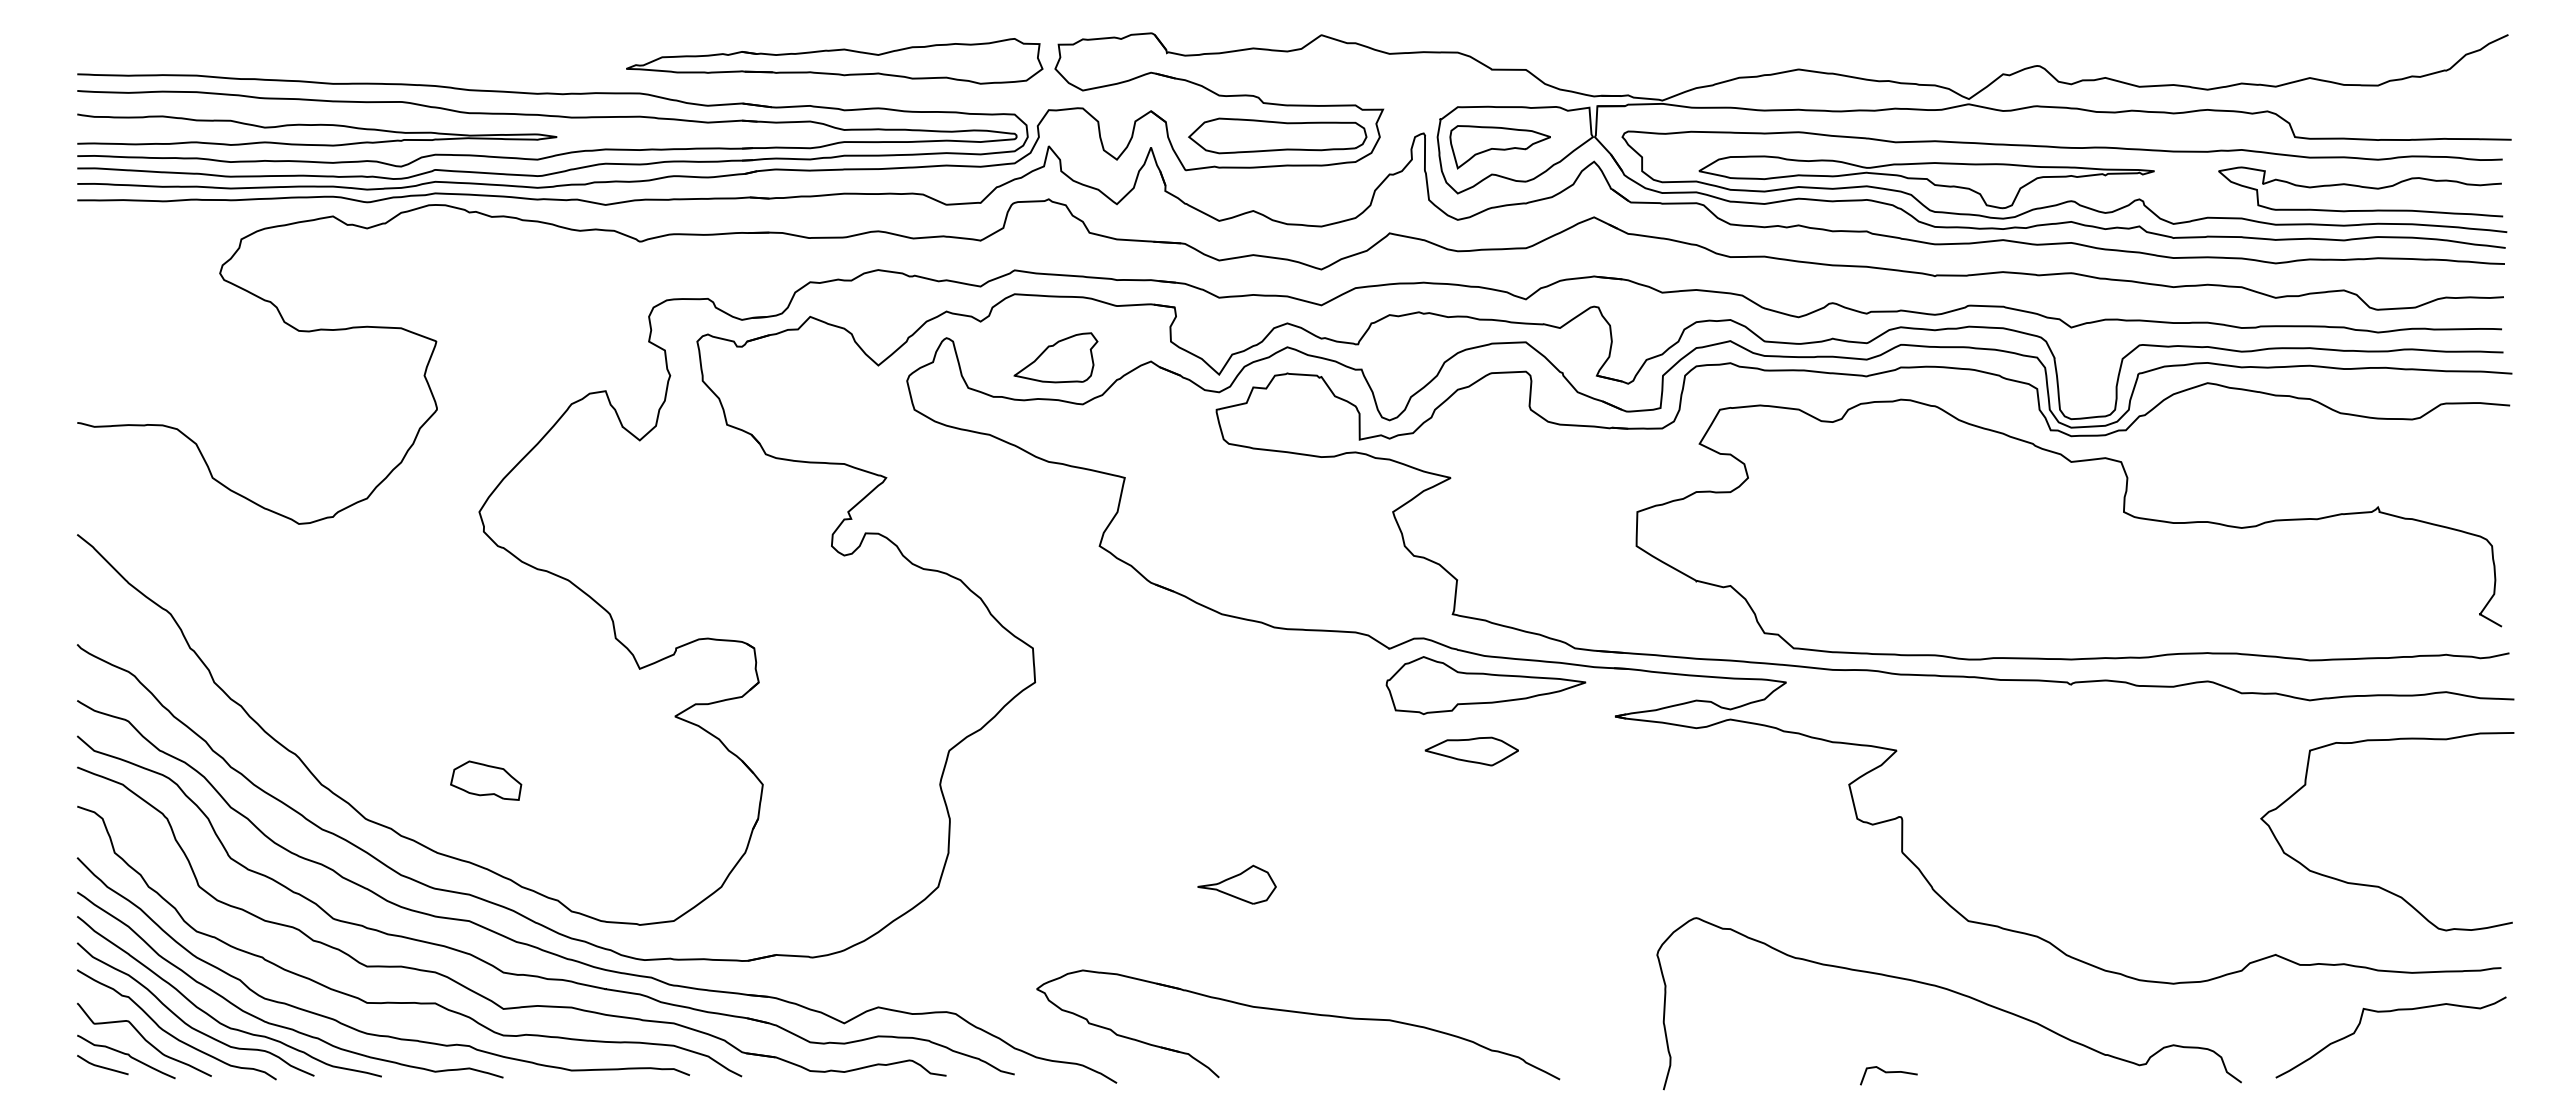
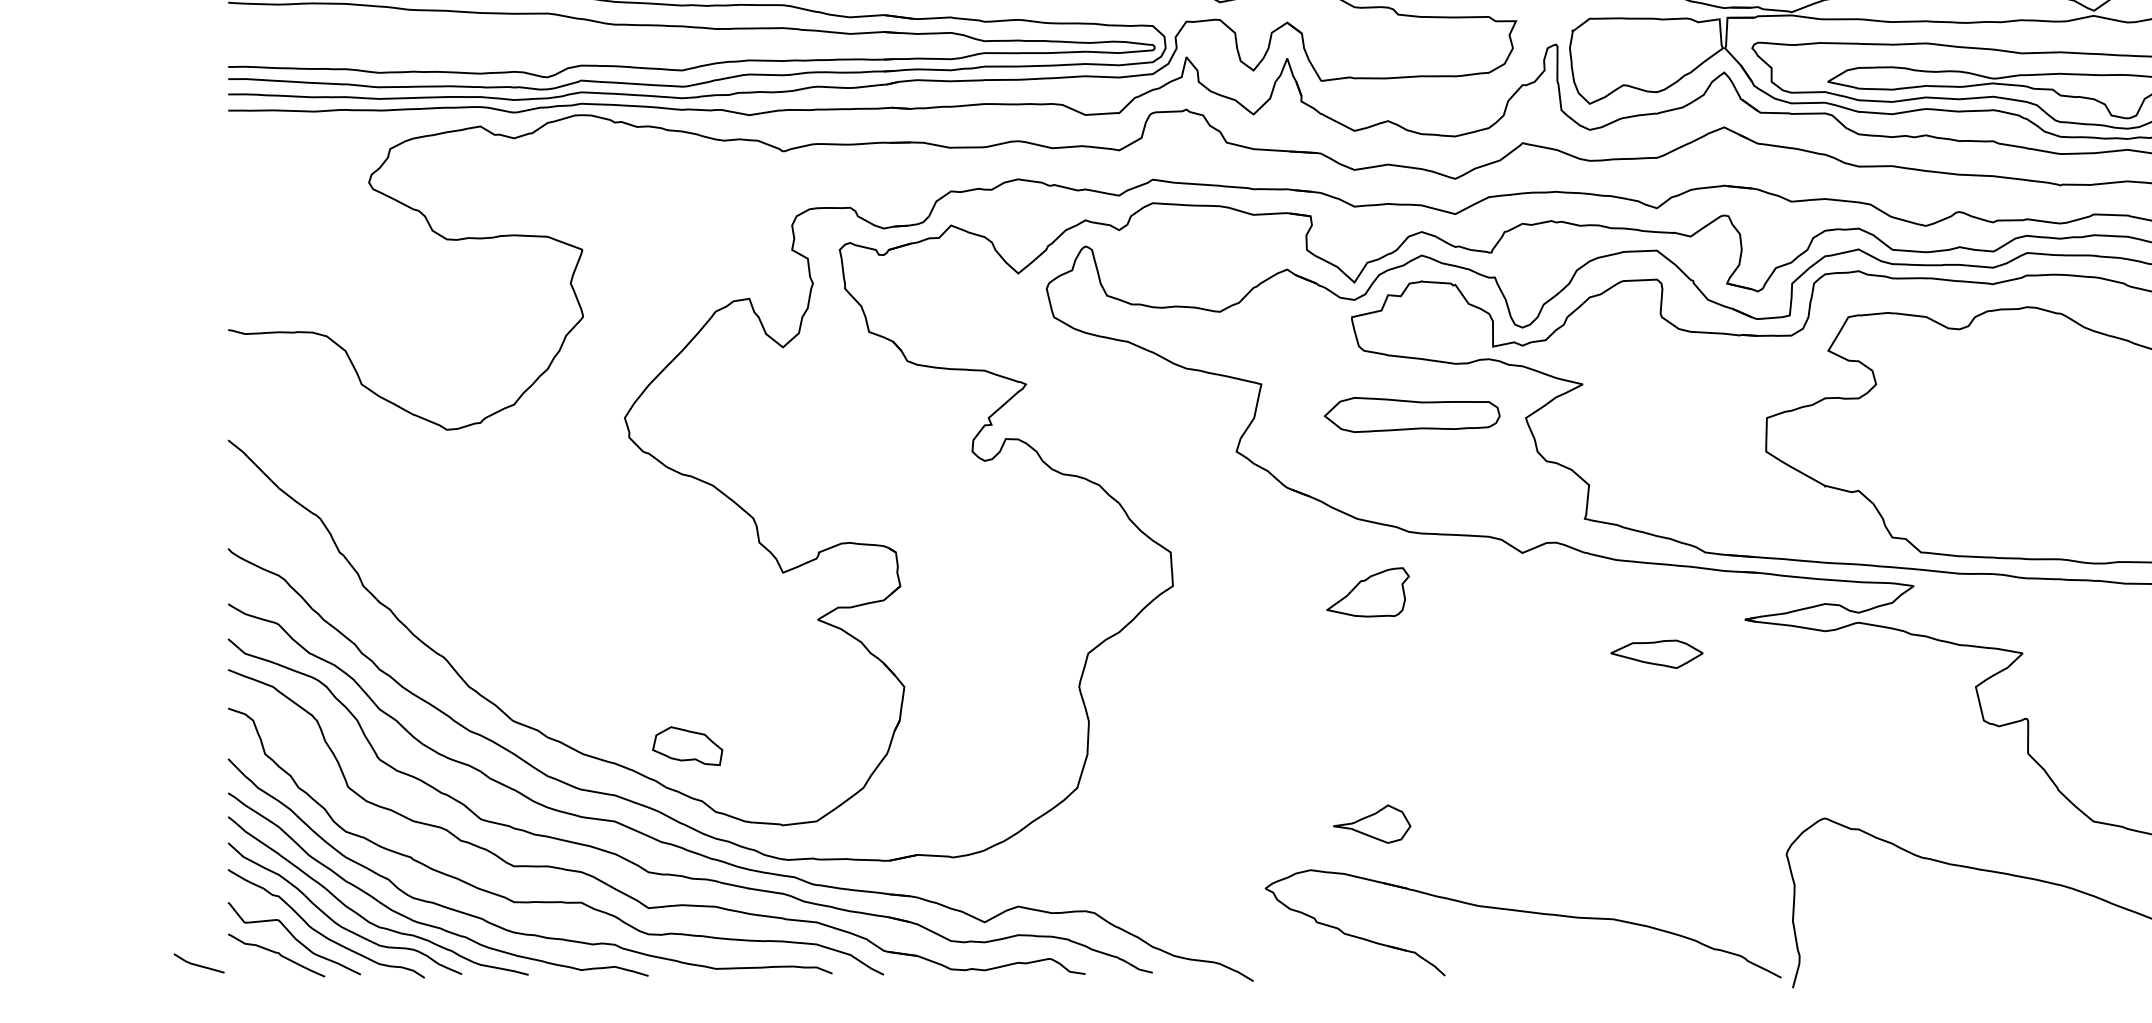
curve: (317, 125) -> (465, 36), removed
part: (1277, 135) -> (1411, 414), moved
part: (1499, 147) -> (1630, 58), removed
part: (1055, 357) -> (1367, 592), moved
part: (1485, 685) -> (1617, 589), removed
part: (1471, 751) -> (1656, 654), moved
part: (486, 780) -> (688, 745), moved
part: (1236, 884) -> (1371, 823), moved
part: (1298, 1013) -> (1523, 912), moved
curve: (102, 1066) -> (198, 964), moved
curve: (1888, 1073) -> (2014, 971), removed

